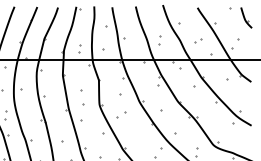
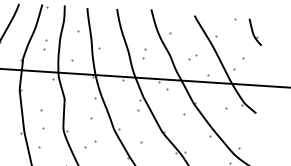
part: (79, 48) -> (44, 44), moved

